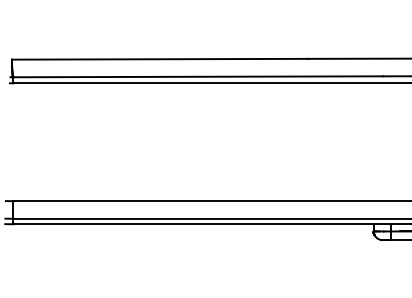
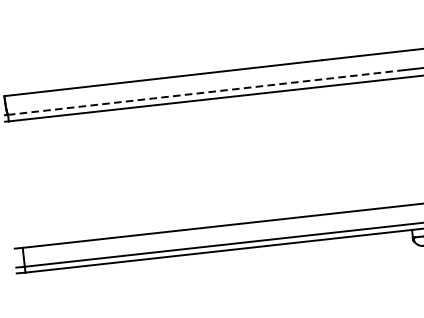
line: (198, 76) -> (206, 92), solid -> dashed

